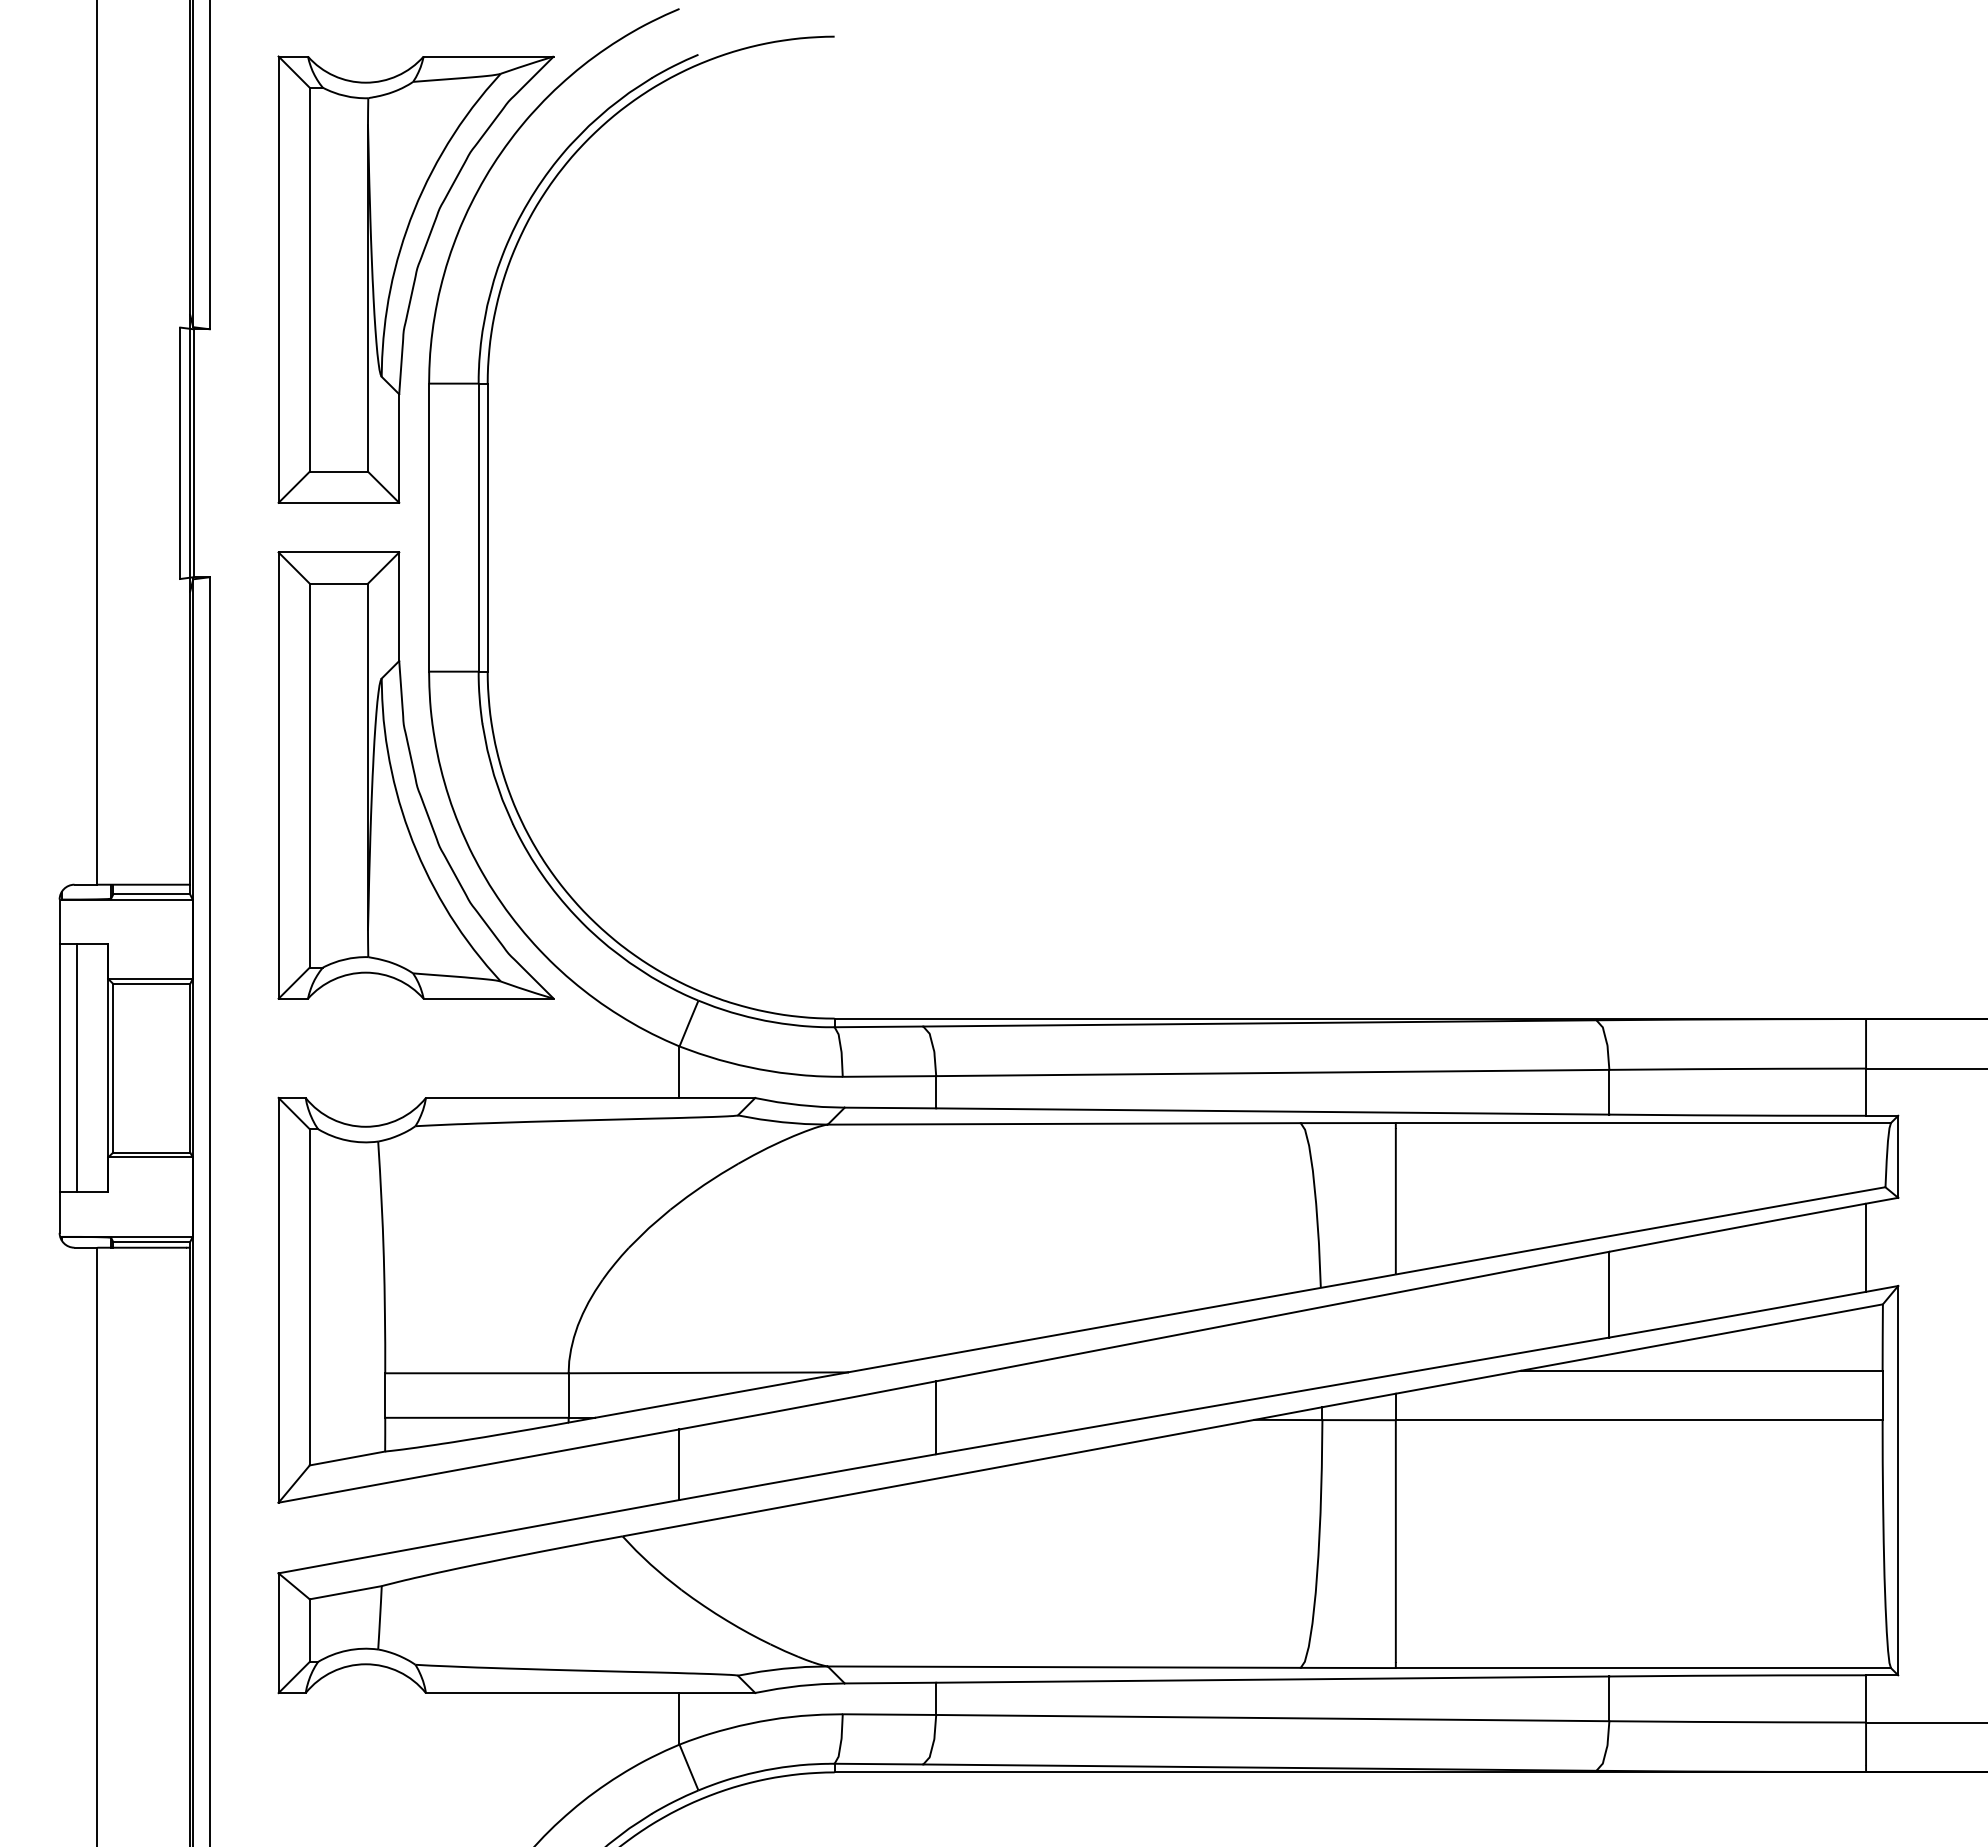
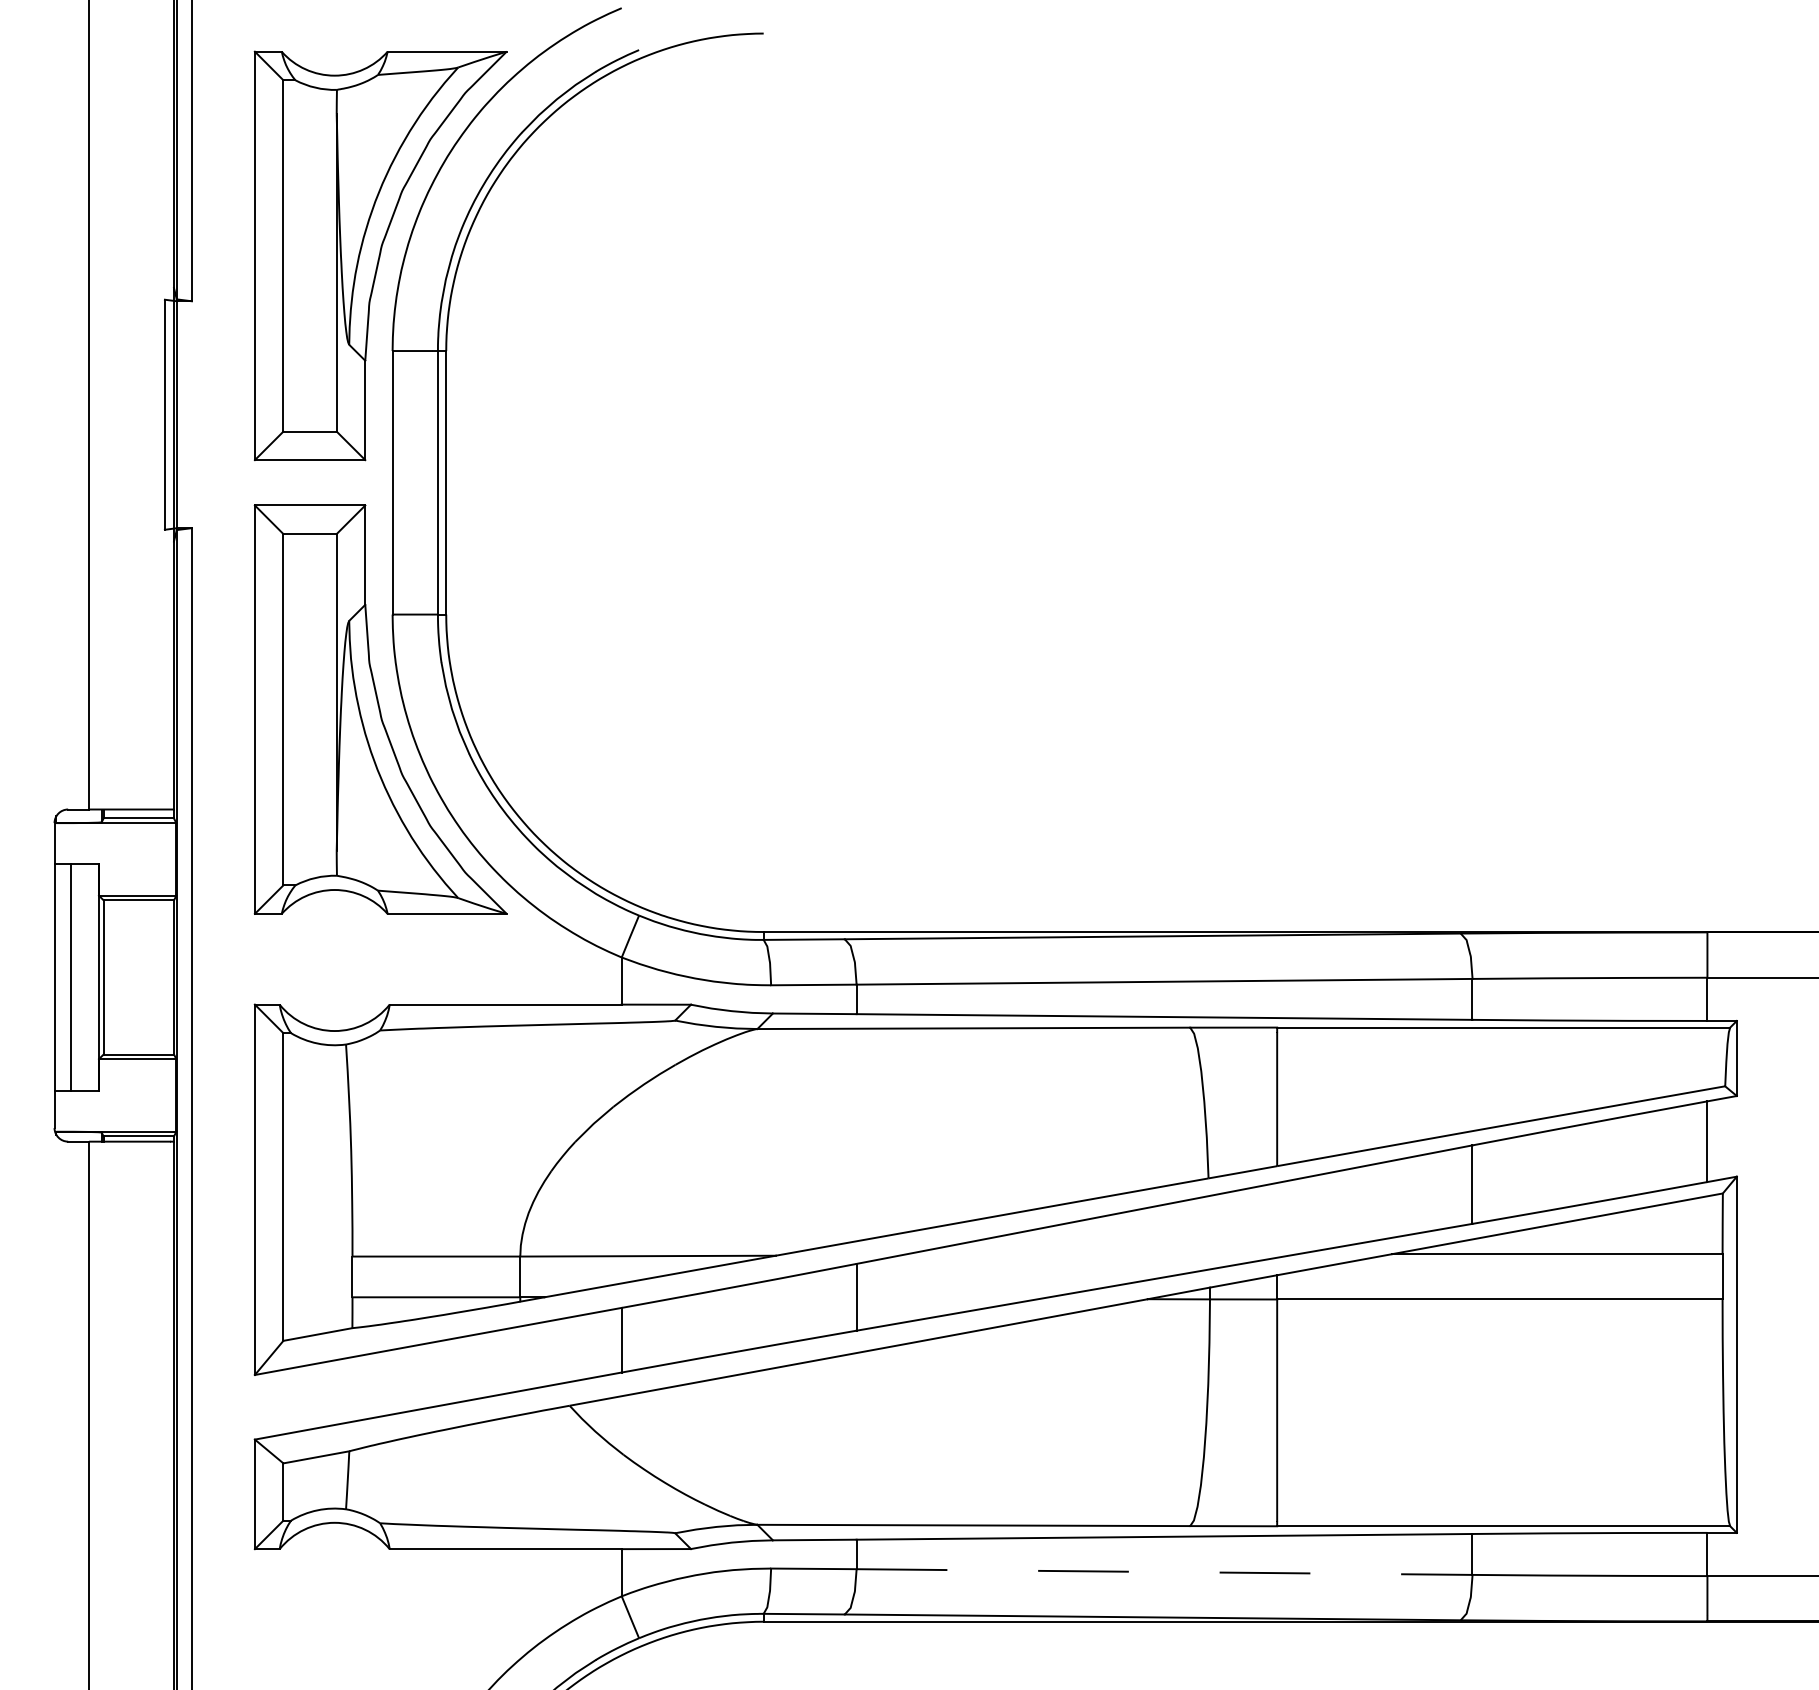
line: (1272, 1718) -> (1164, 1572), solid -> dashed

